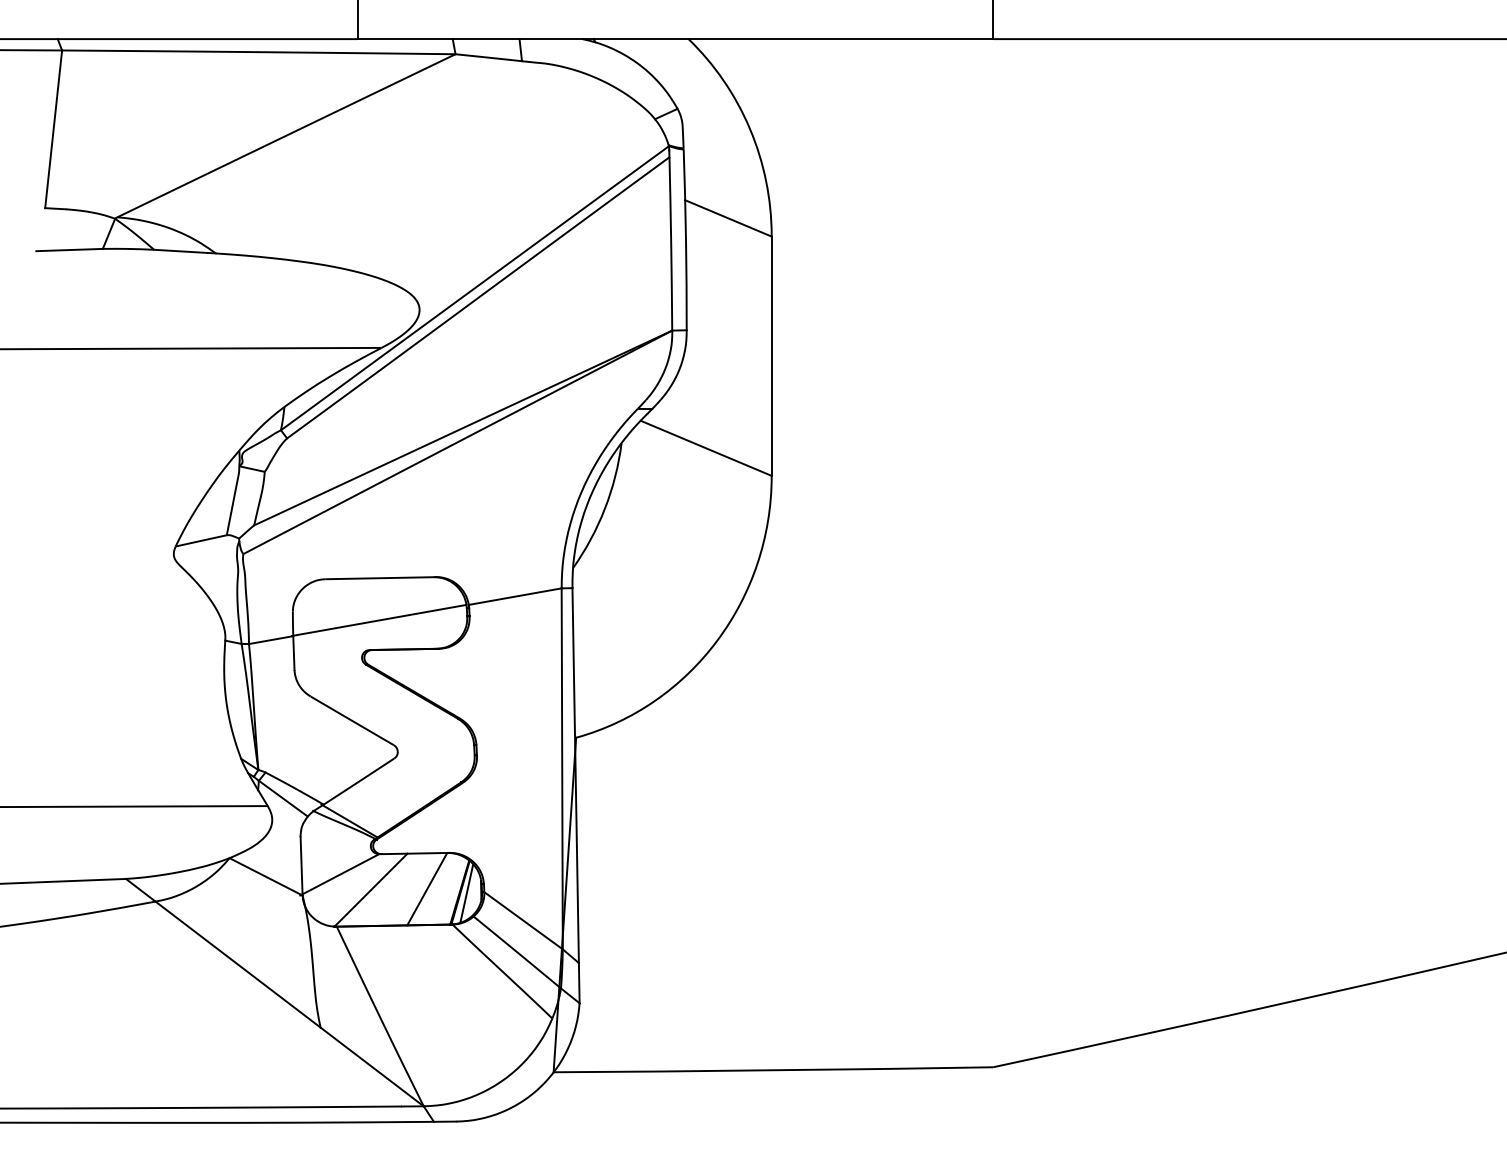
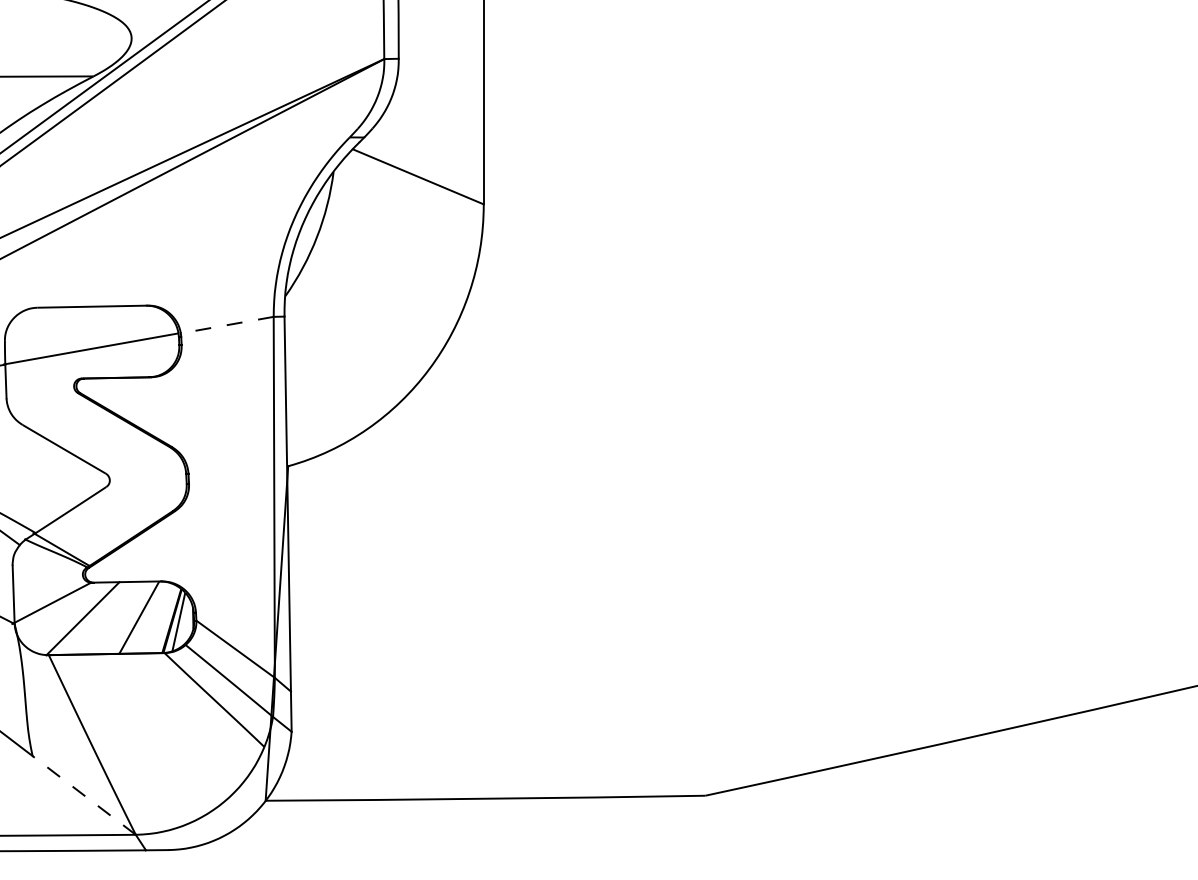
line: (514, 596) -> (226, 324), solid -> dashed
line: (372, 1066) -> (84, 794), solid -> dashed

